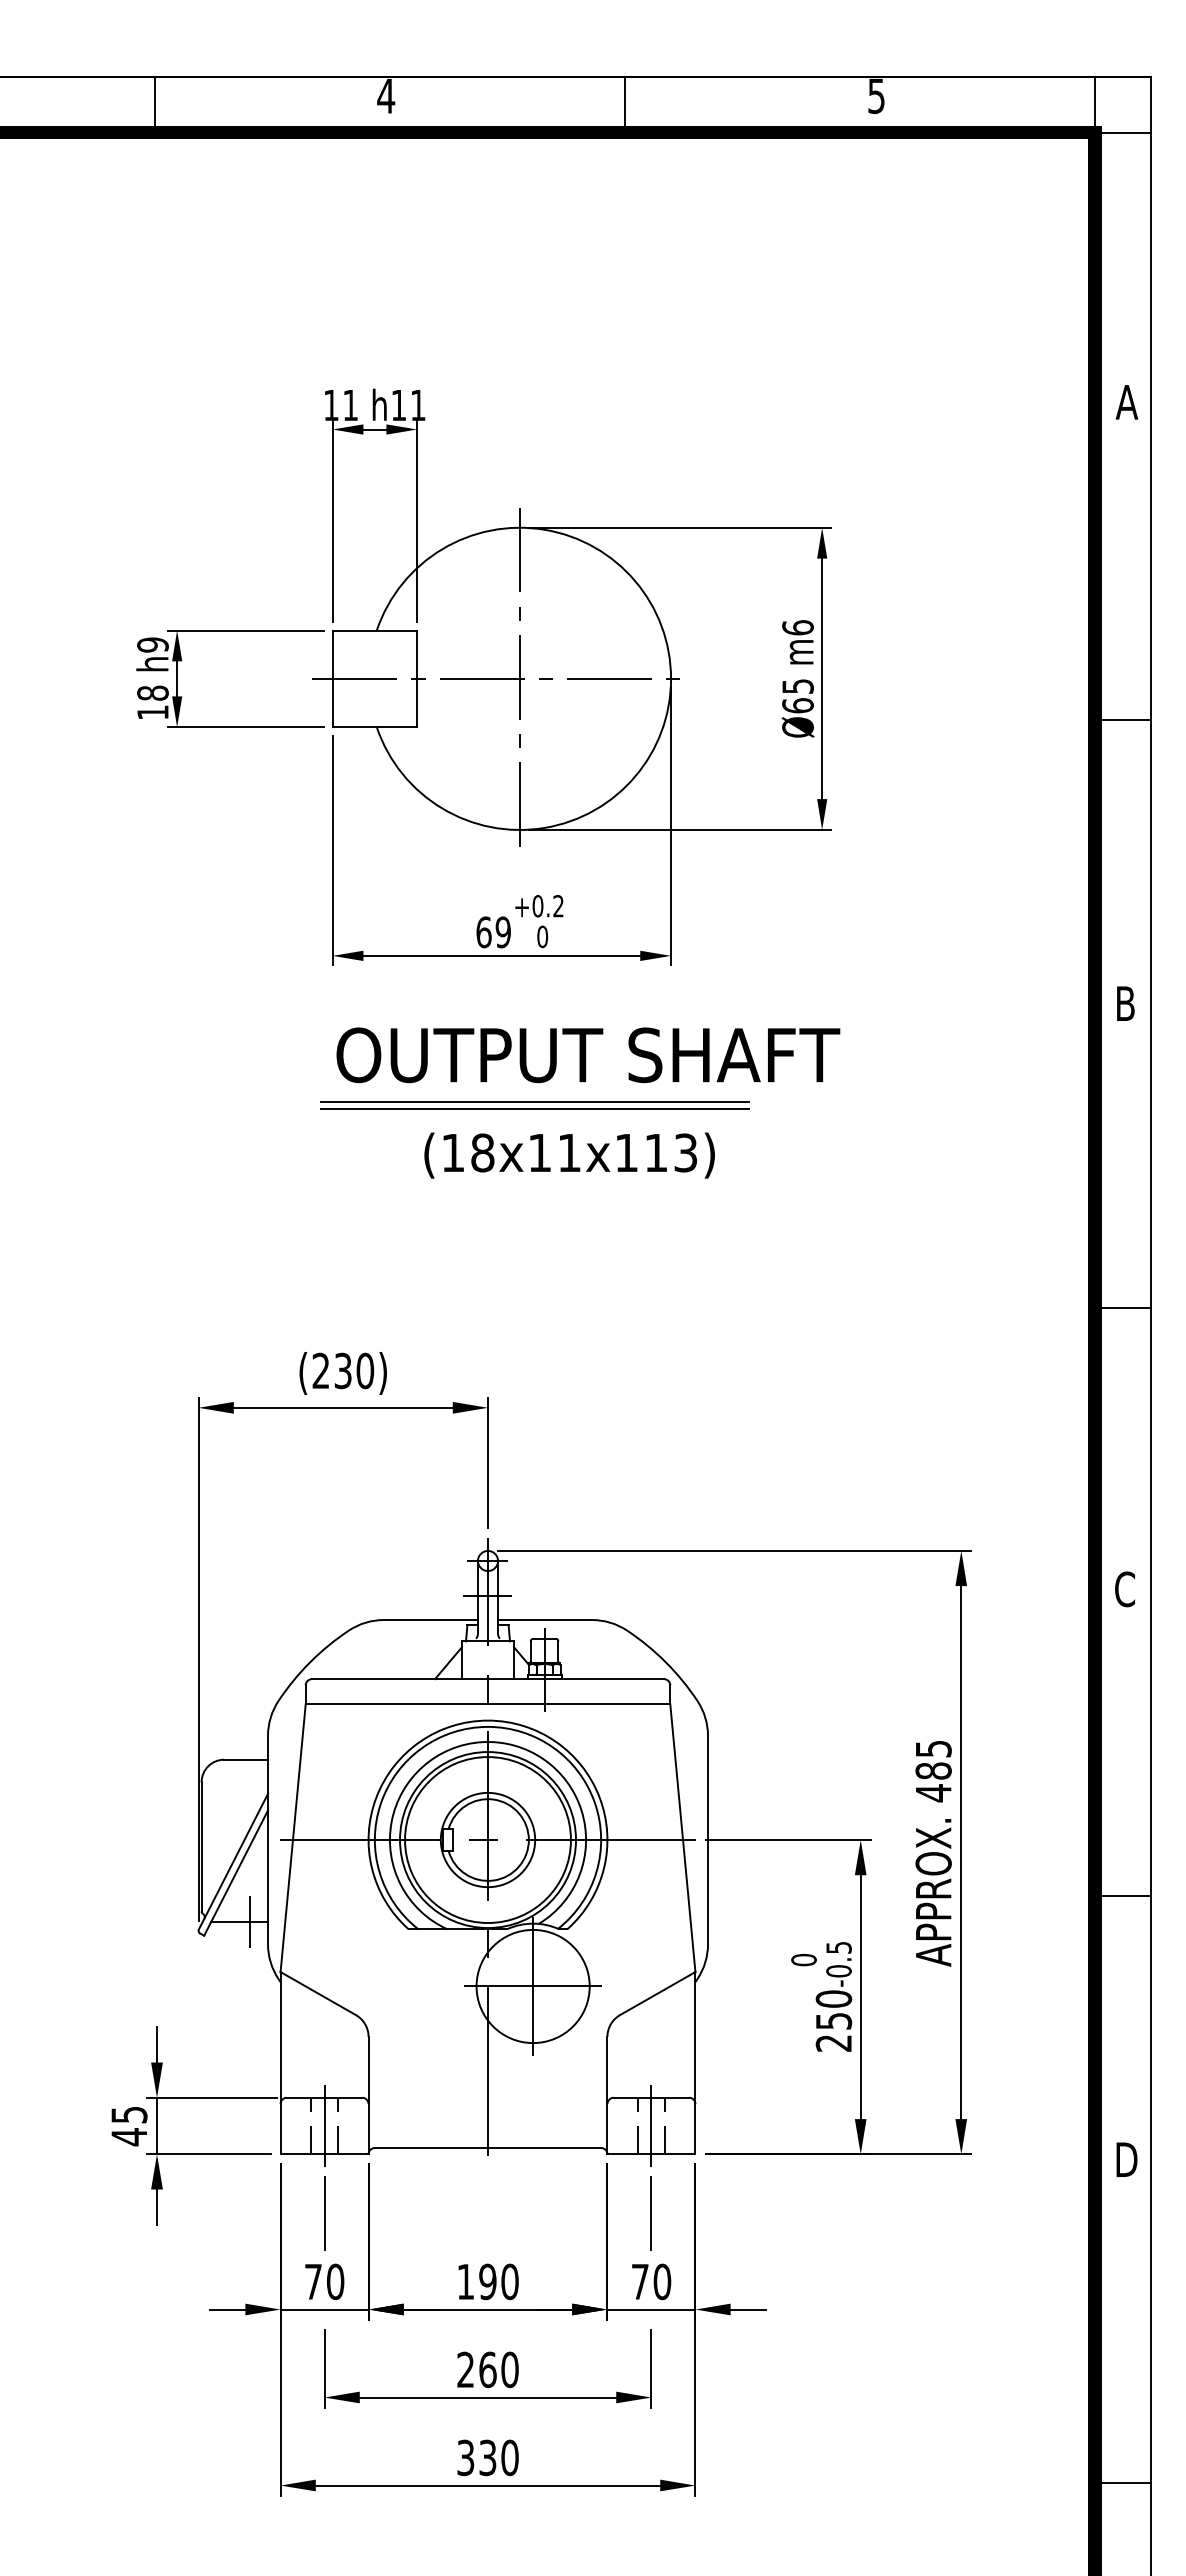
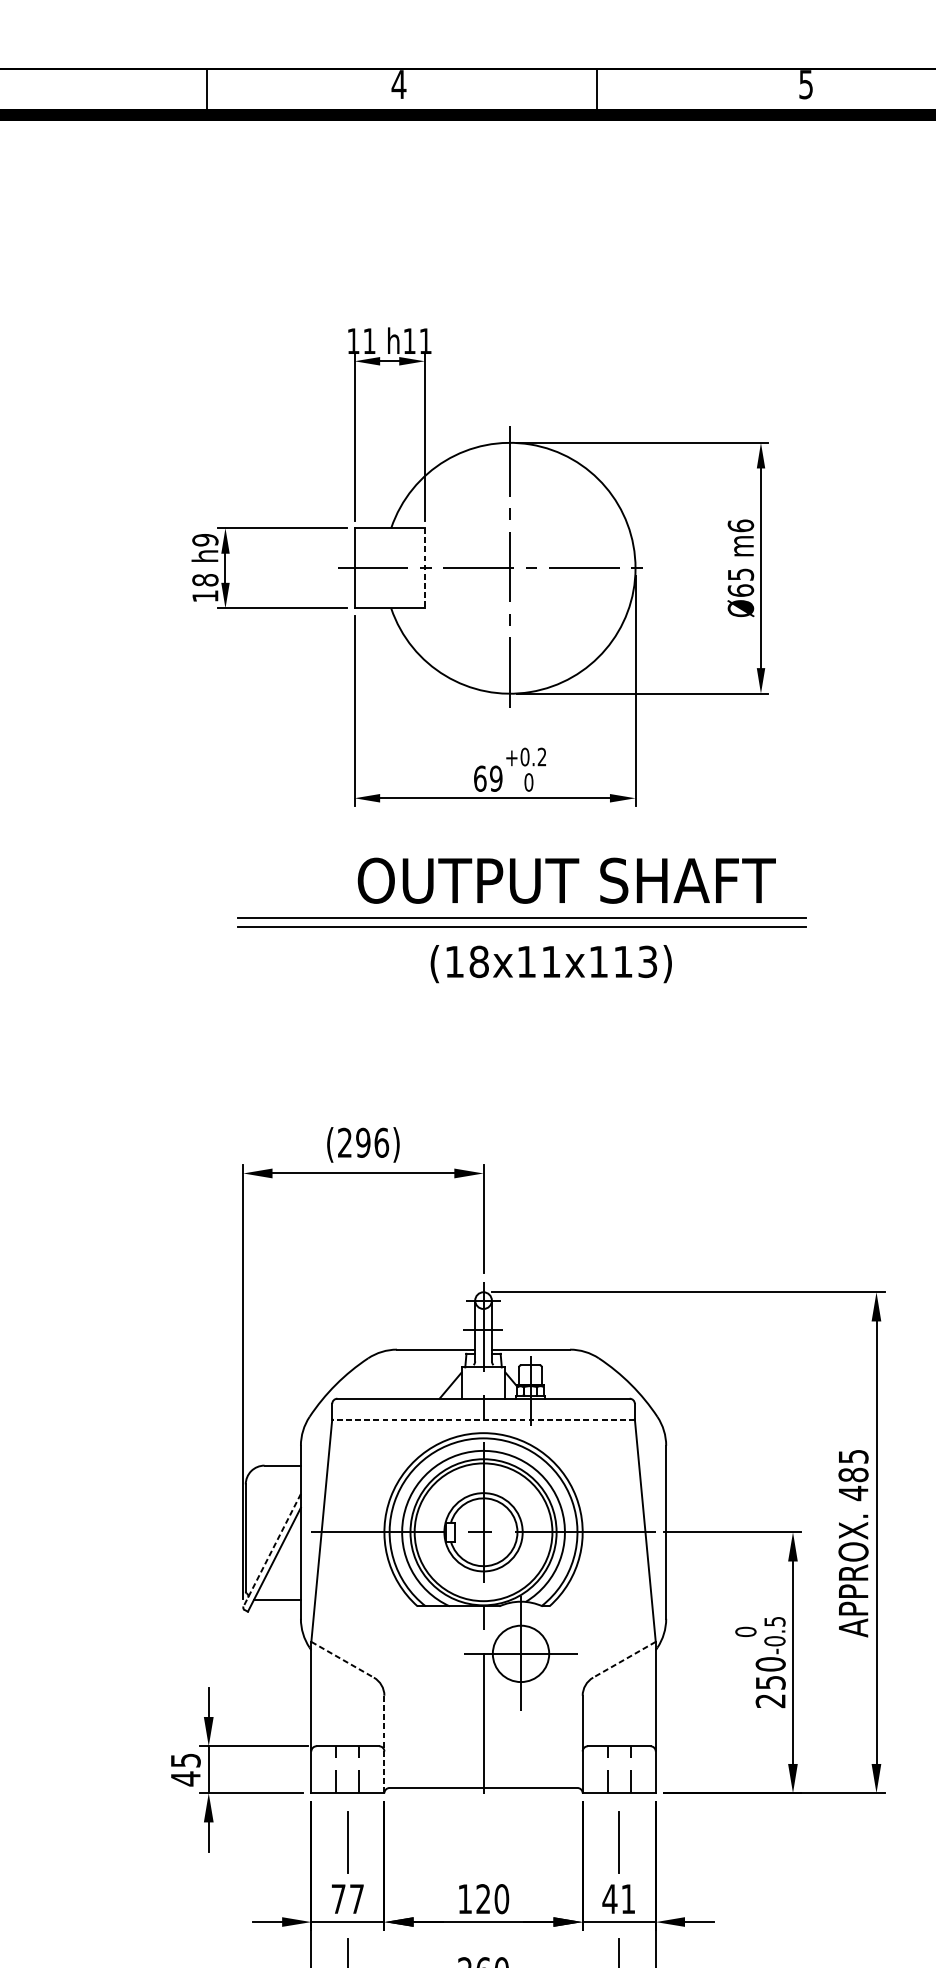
line: (417, 679) -> (425, 568), solid -> dashed
part: (534, 1105) -> (522, 922), size x1.6
text: (354, 1370) -> (372, 1142), (230) -> (296)
line: (487, 1704) -> (483, 1419), solid -> dashed
line: (233, 1862) -> (272, 1550), solid -> dashed
line: (250, 1921) -> (286, 1599), removed
circle: (532, 1986) -> (520, 1653), size x0.6
line: (318, 1993) -> (342, 1659), solid -> dashed
line: (657, 1993) -> (624, 1659), solid -> dashed
line: (368, 2095) -> (384, 1744), solid -> dashed
line: (324, 2125) -> (347, 1769), removed
line: (651, 2125) -> (619, 1769), removed
text: (335, 2281) -> (356, 1898), 70 -> 77
text: (487, 2281) -> (483, 1898), 190 -> 120
text: (651, 2281) -> (619, 1898), 70 -> 41

